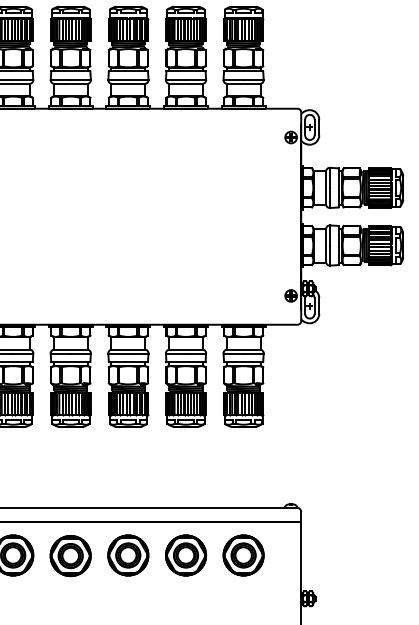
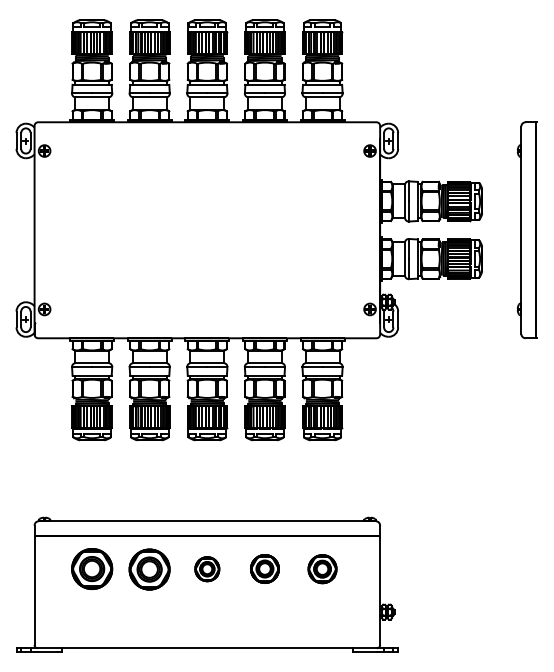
part: (185, 554) -> (264, 568), size x0.7
part: (128, 555) -> (207, 569), size x0.6
part: (243, 555) -> (322, 569), size x0.7

